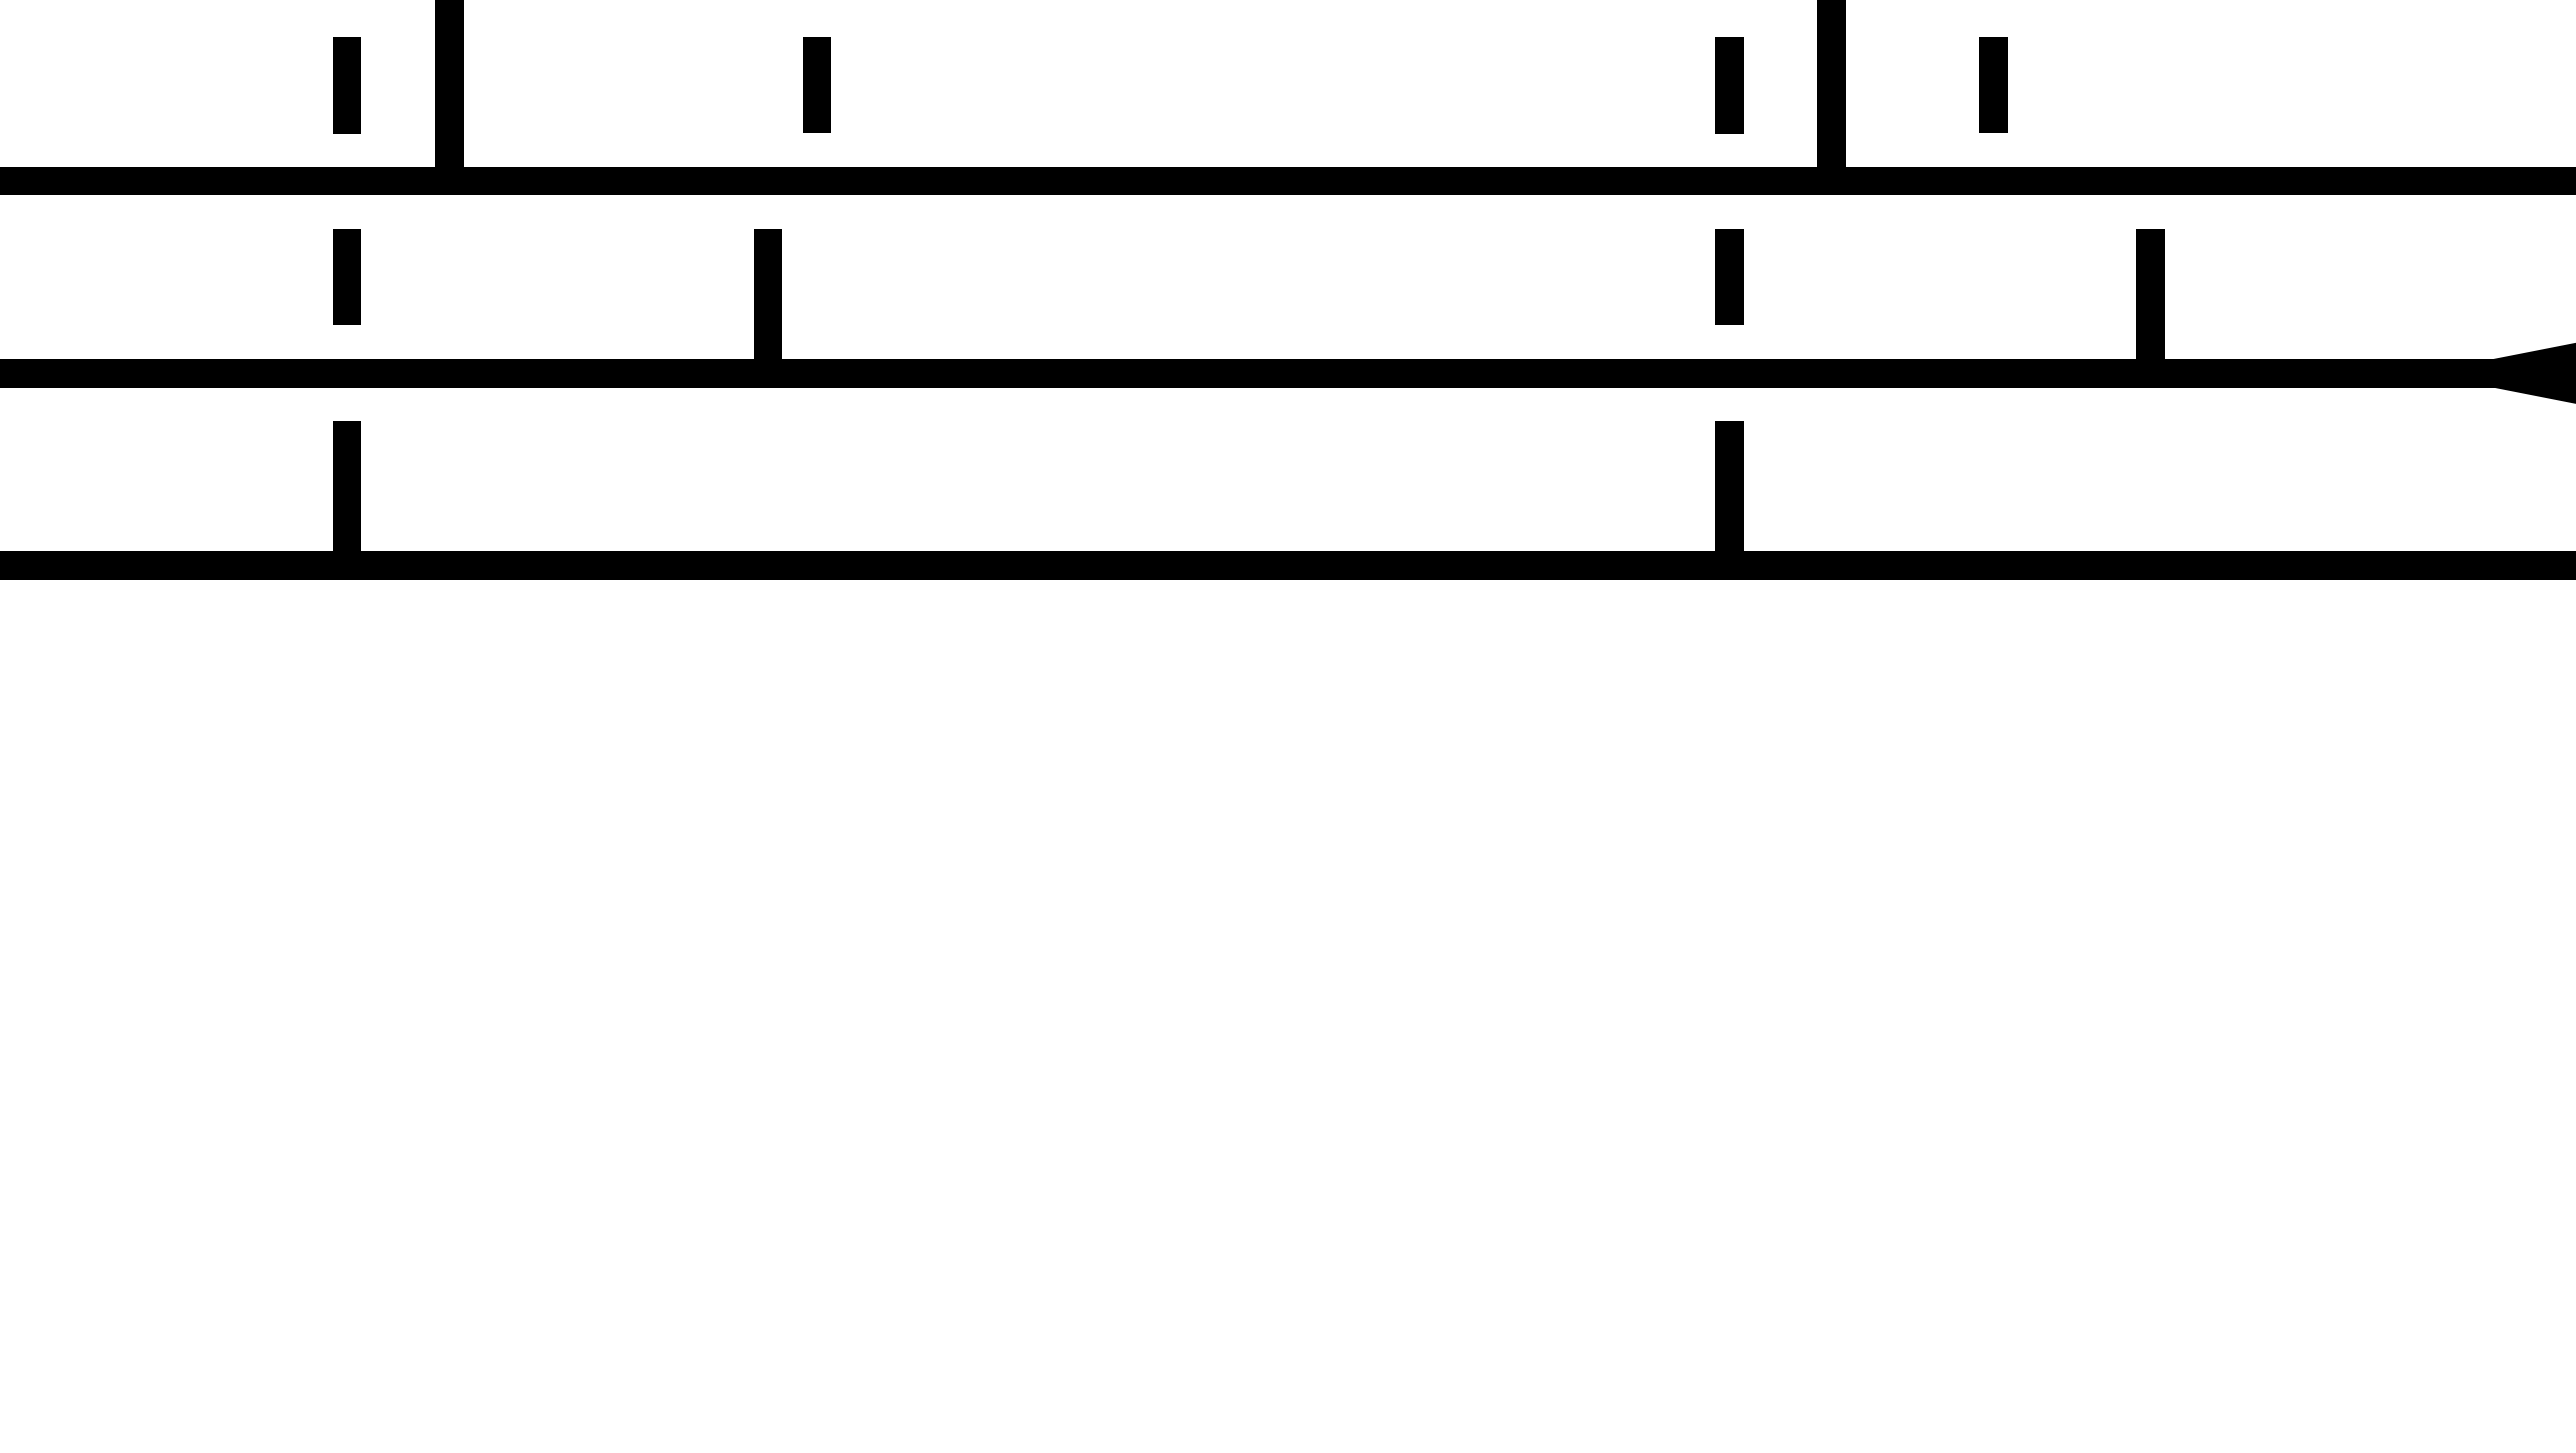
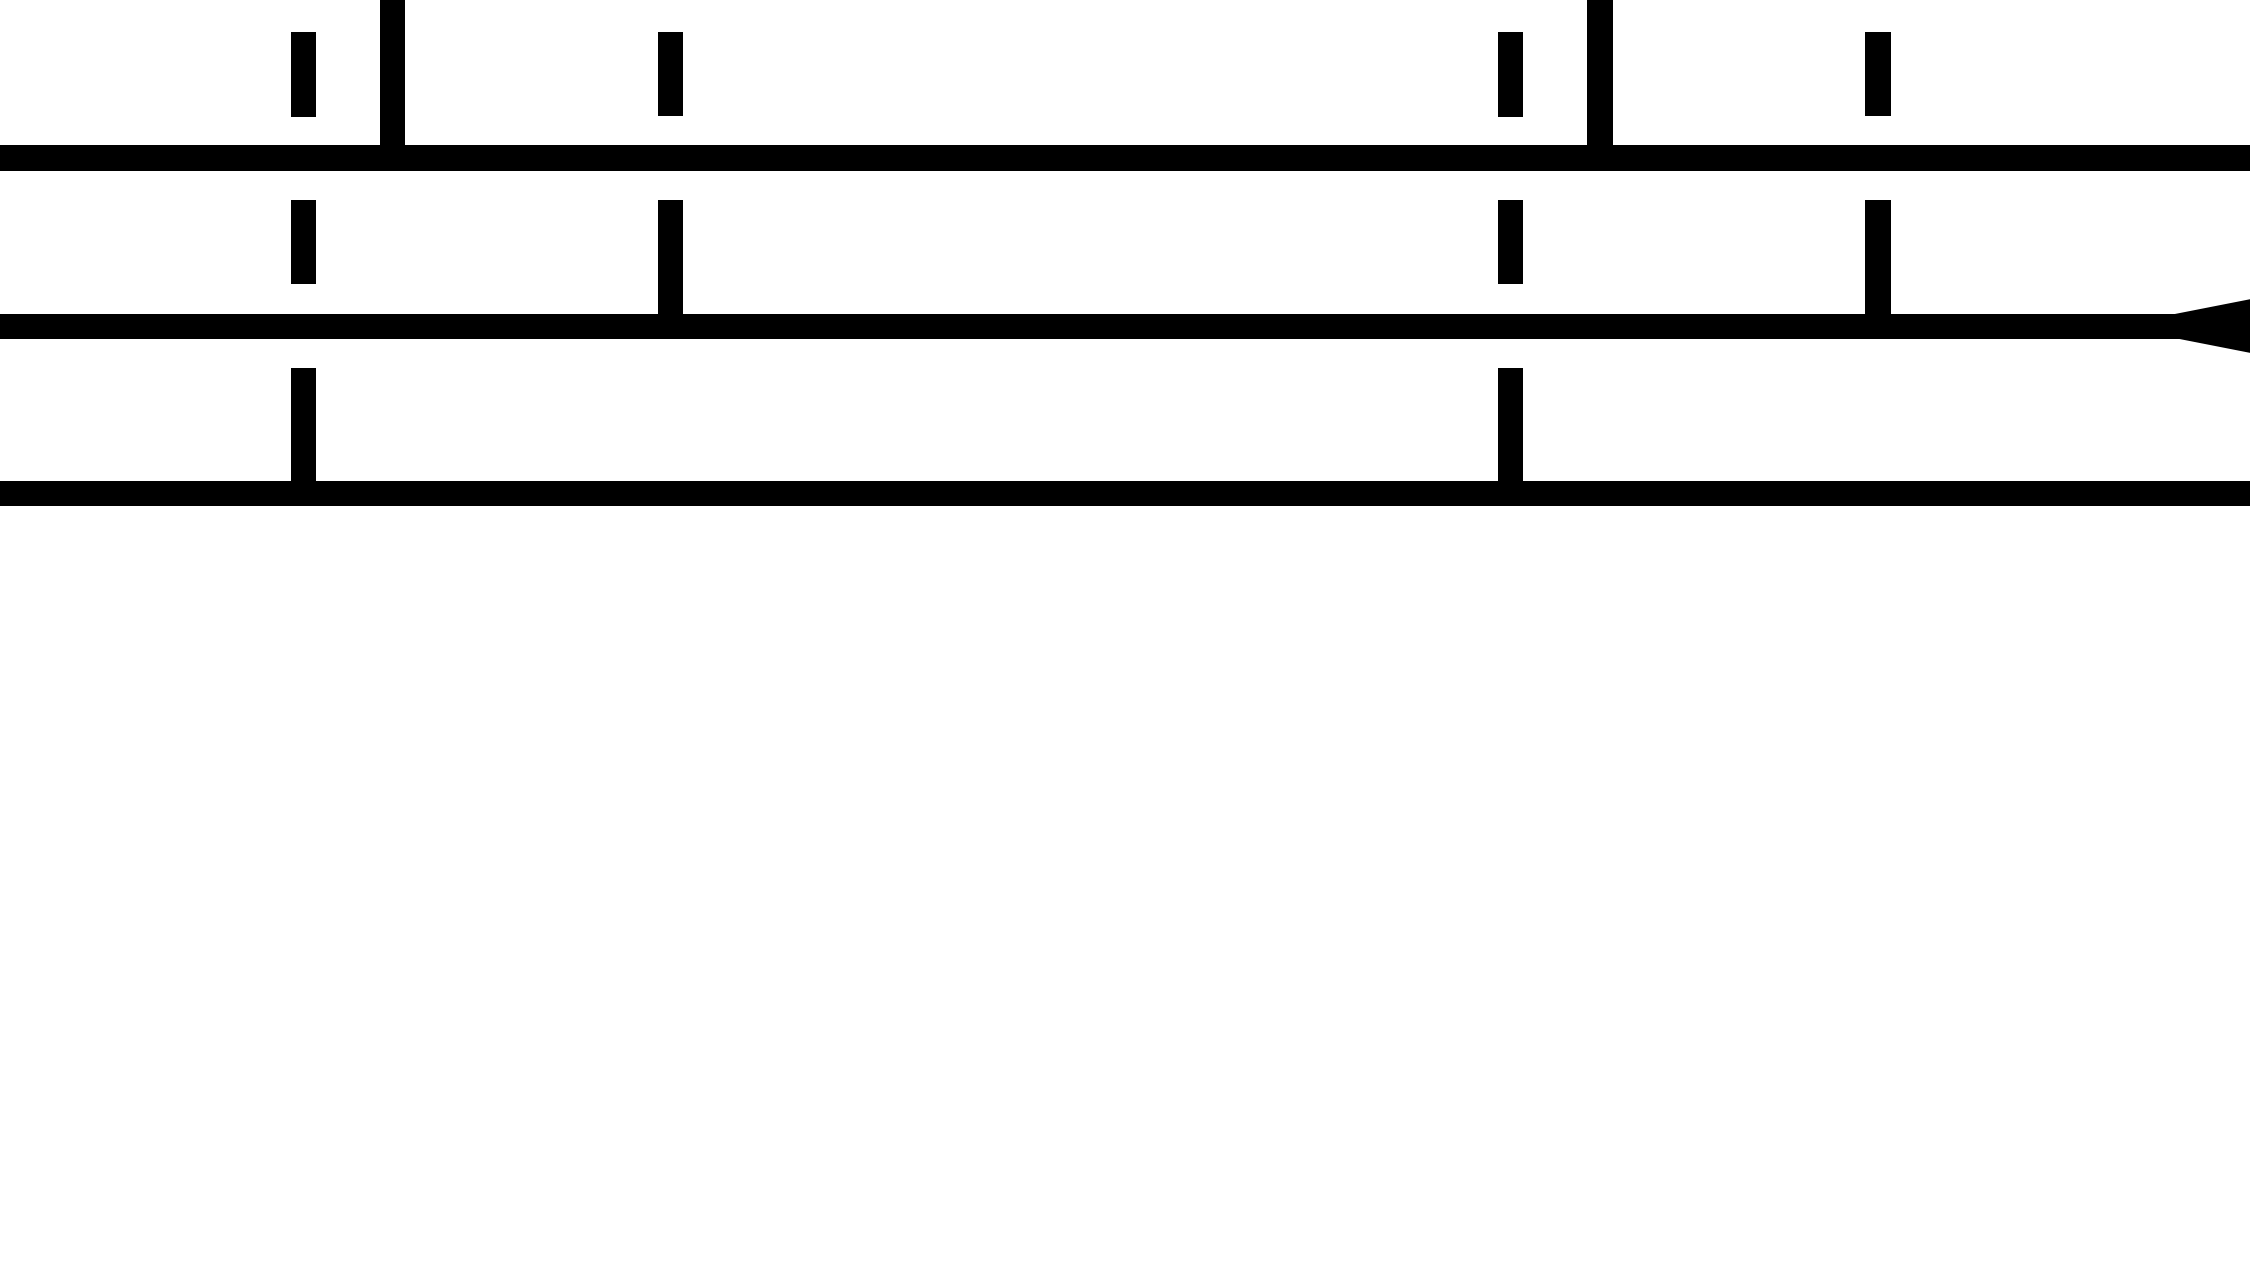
line: (816, 84) -> (670, 73), moved
line: (1993, 84) -> (1878, 73), moved

